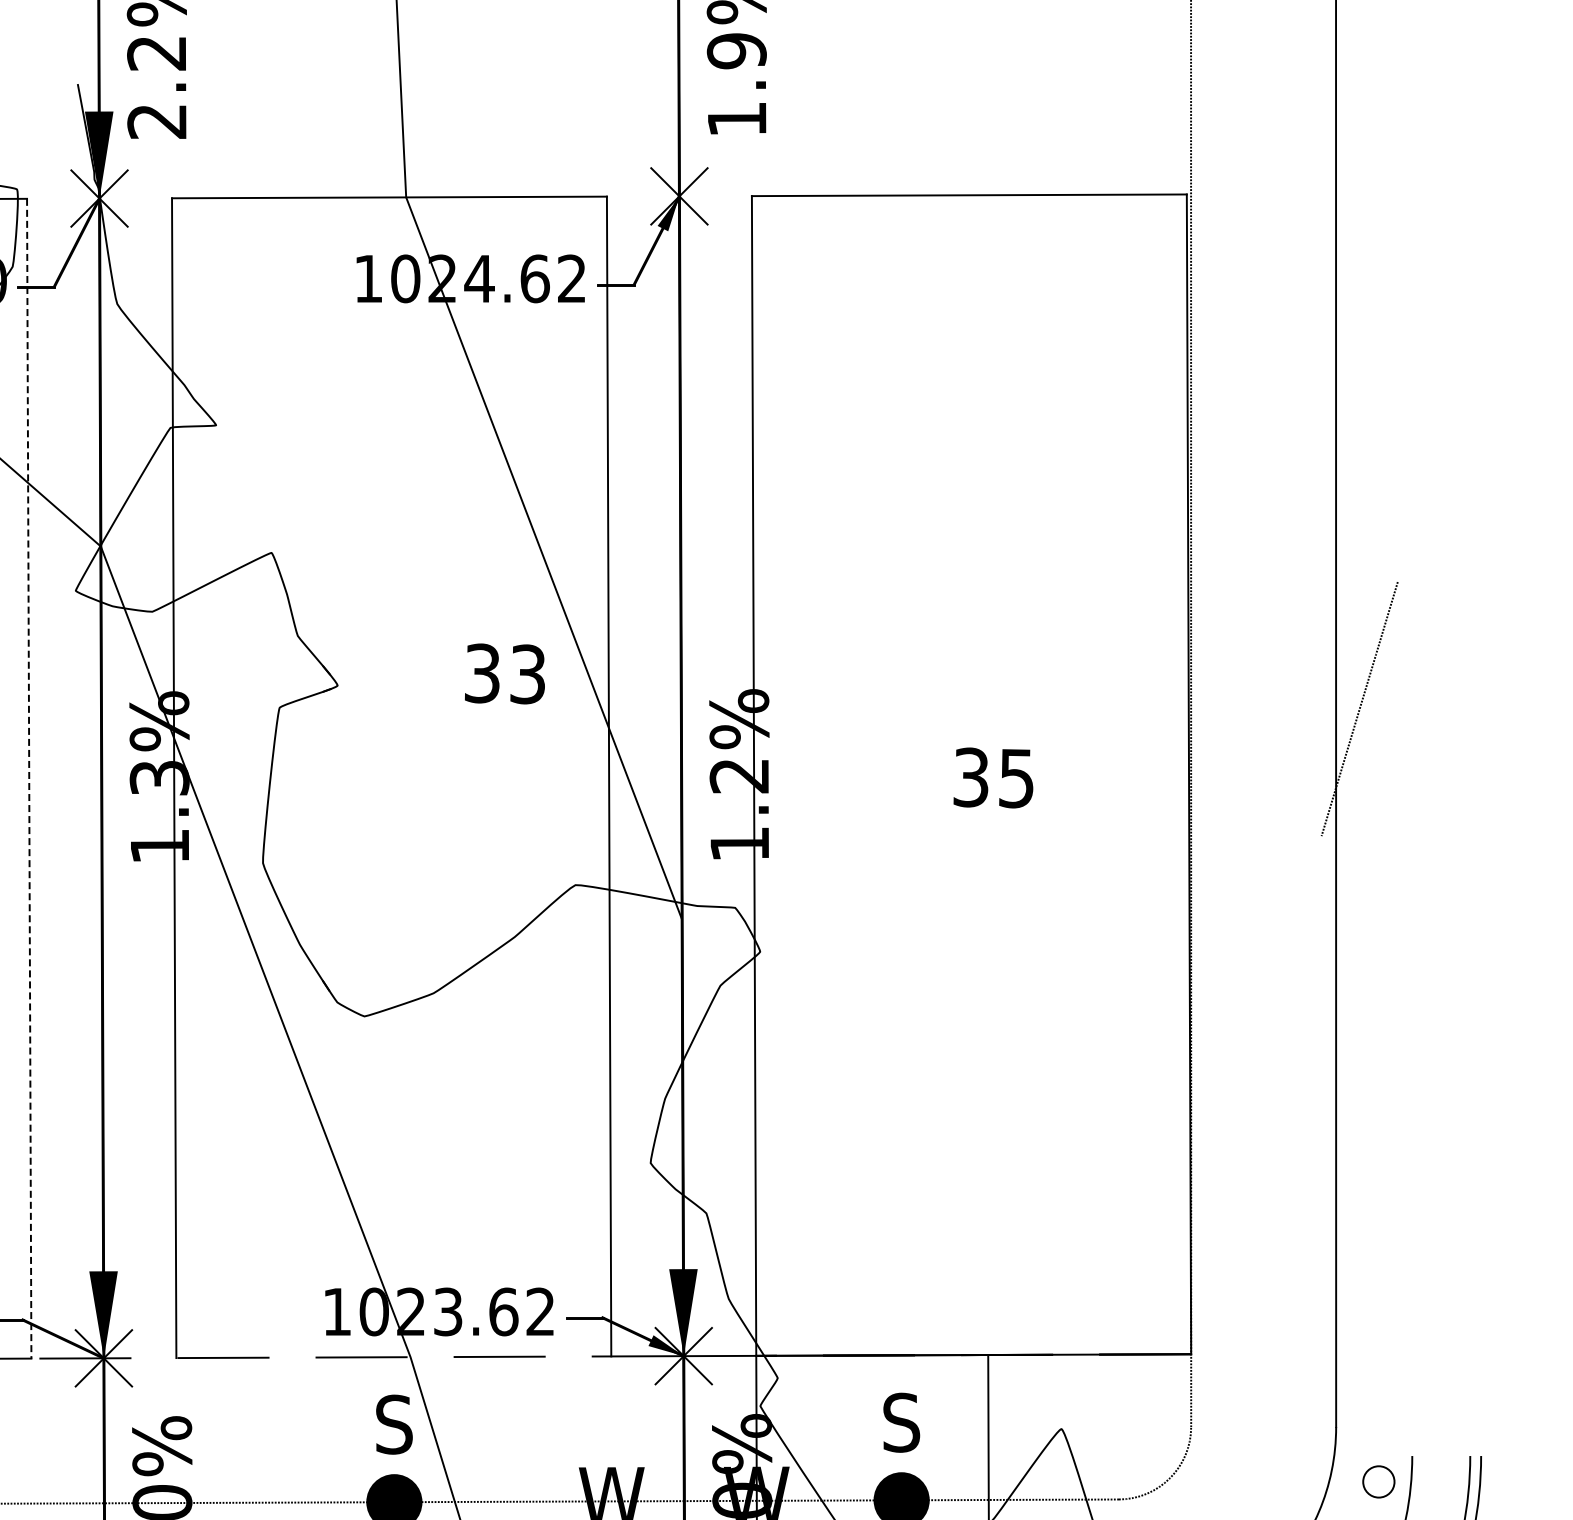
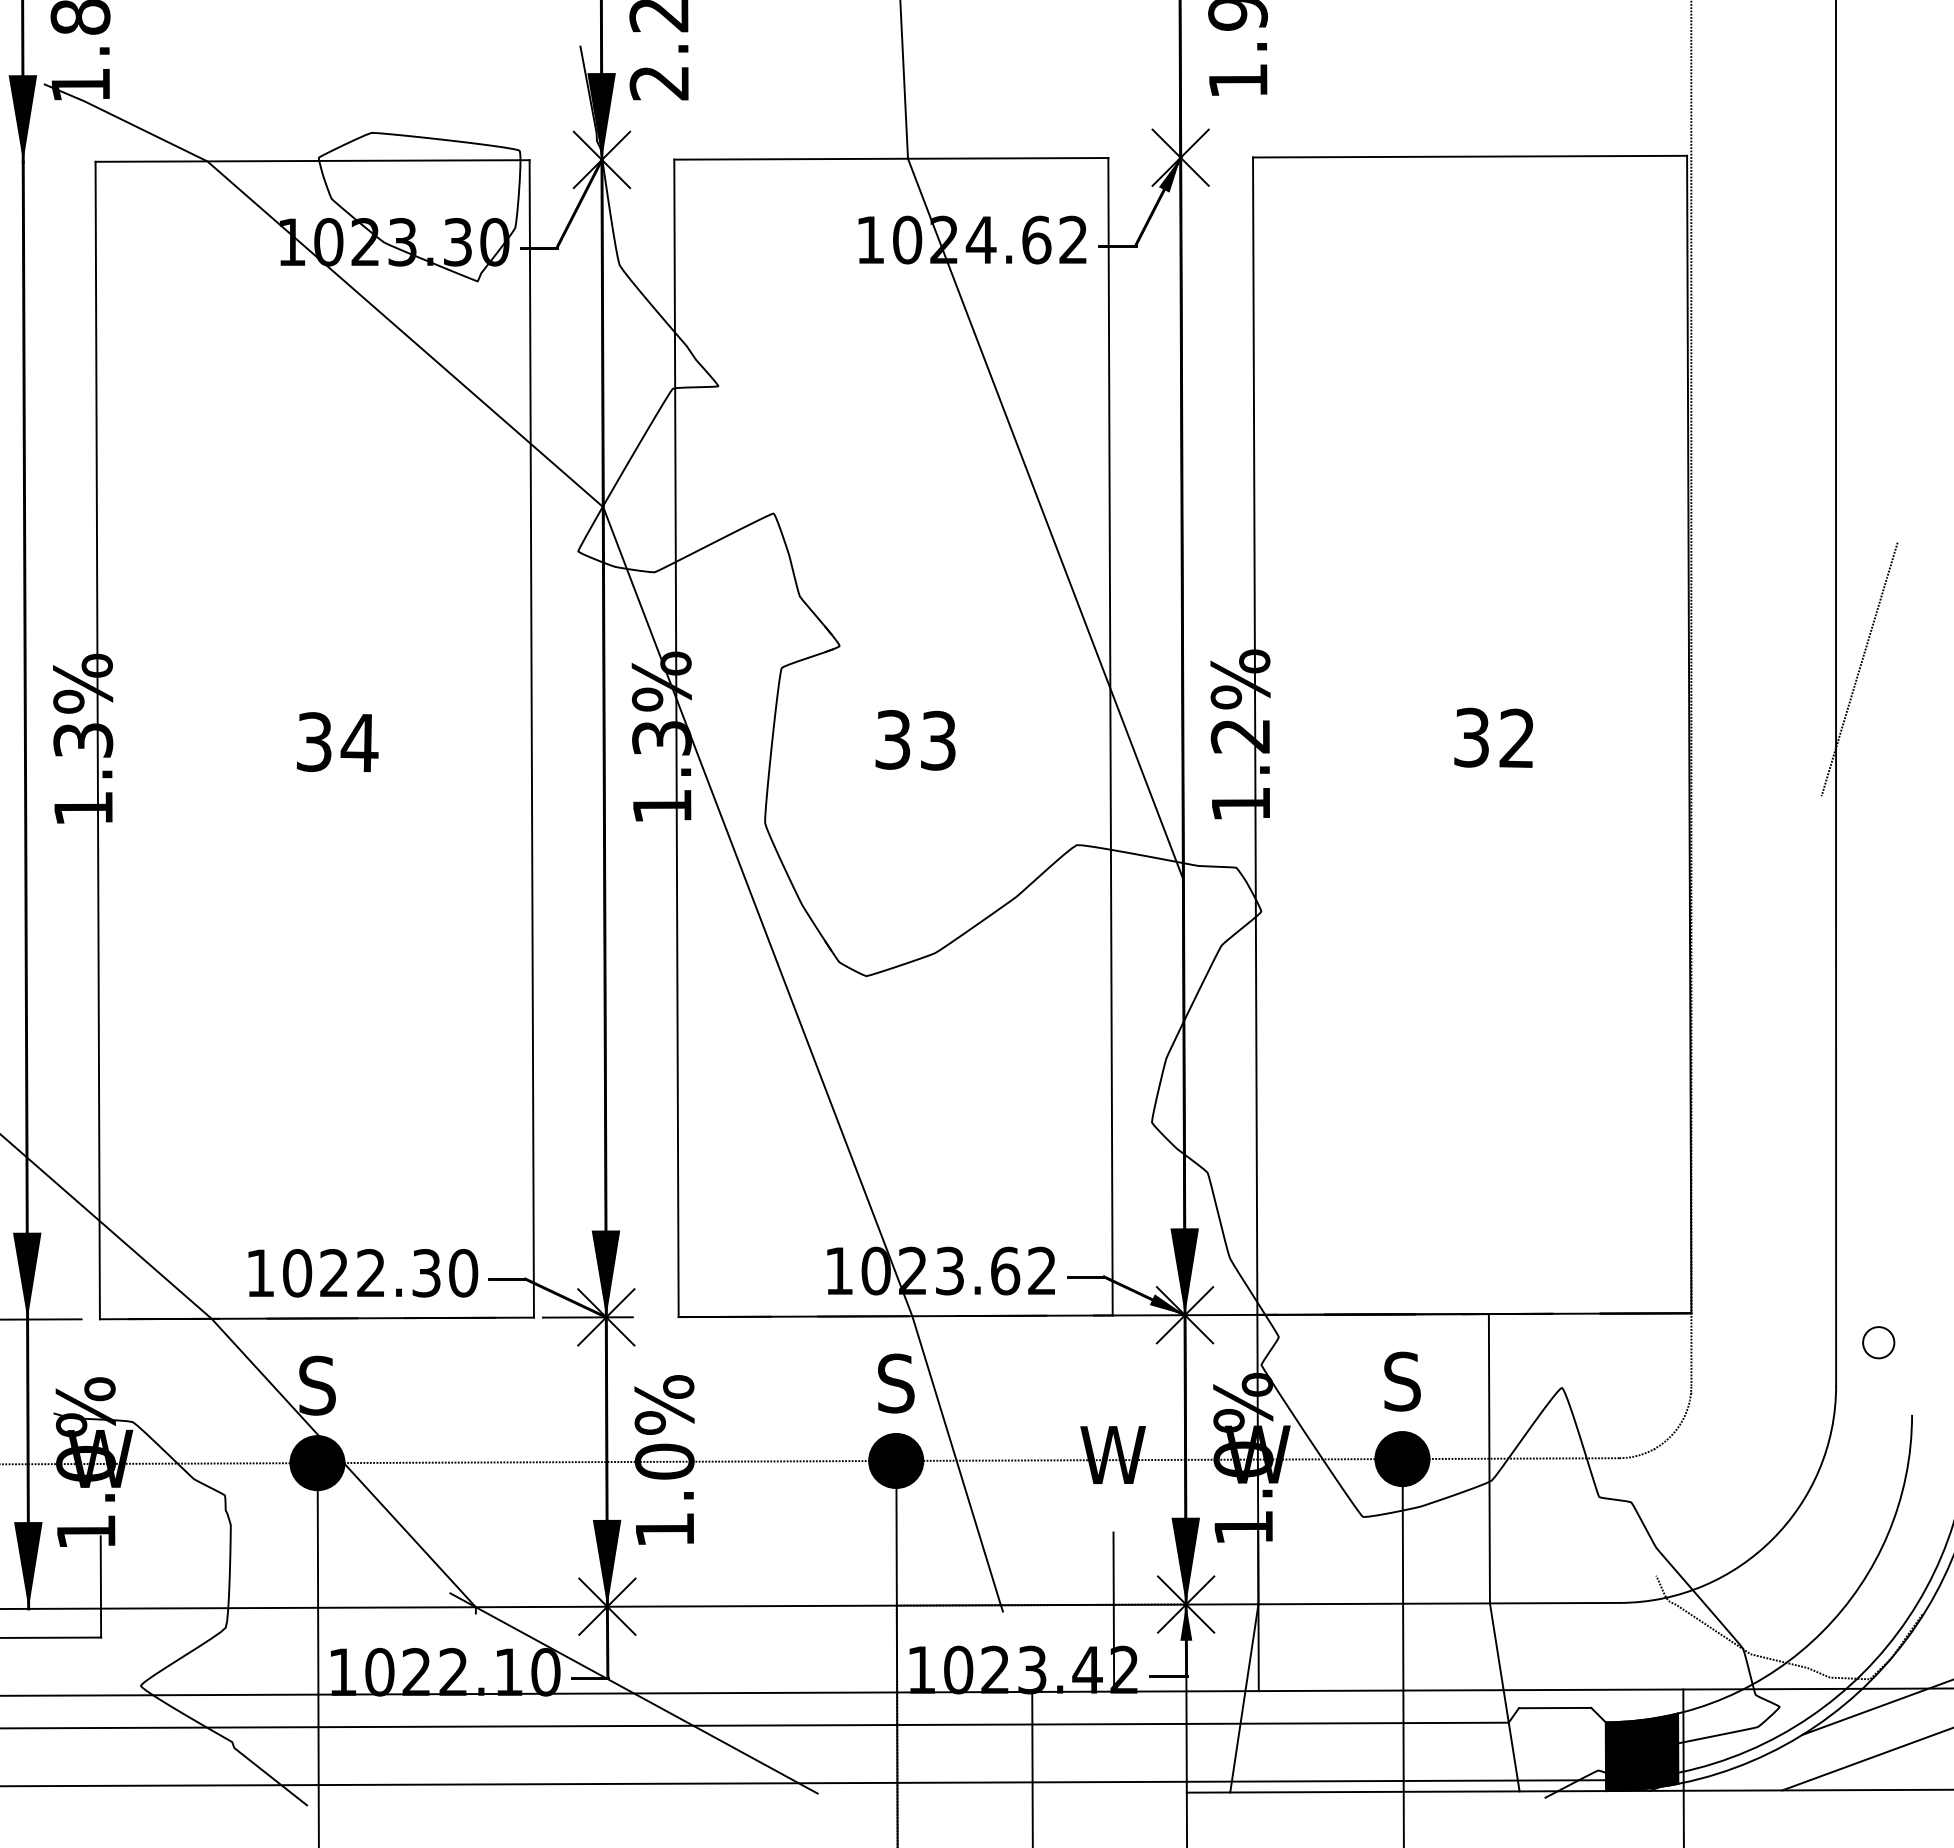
text: (504, 674) -> (915, 740), moved
line: (28, 778) -> (531, 738), dashed -> solid
text: (1015, 778) -> (1516, 738), 35 -> 32
line: (393, 1357) -> (895, 1316), added
circle: (1378, 1481) -> (1878, 1342), moved

